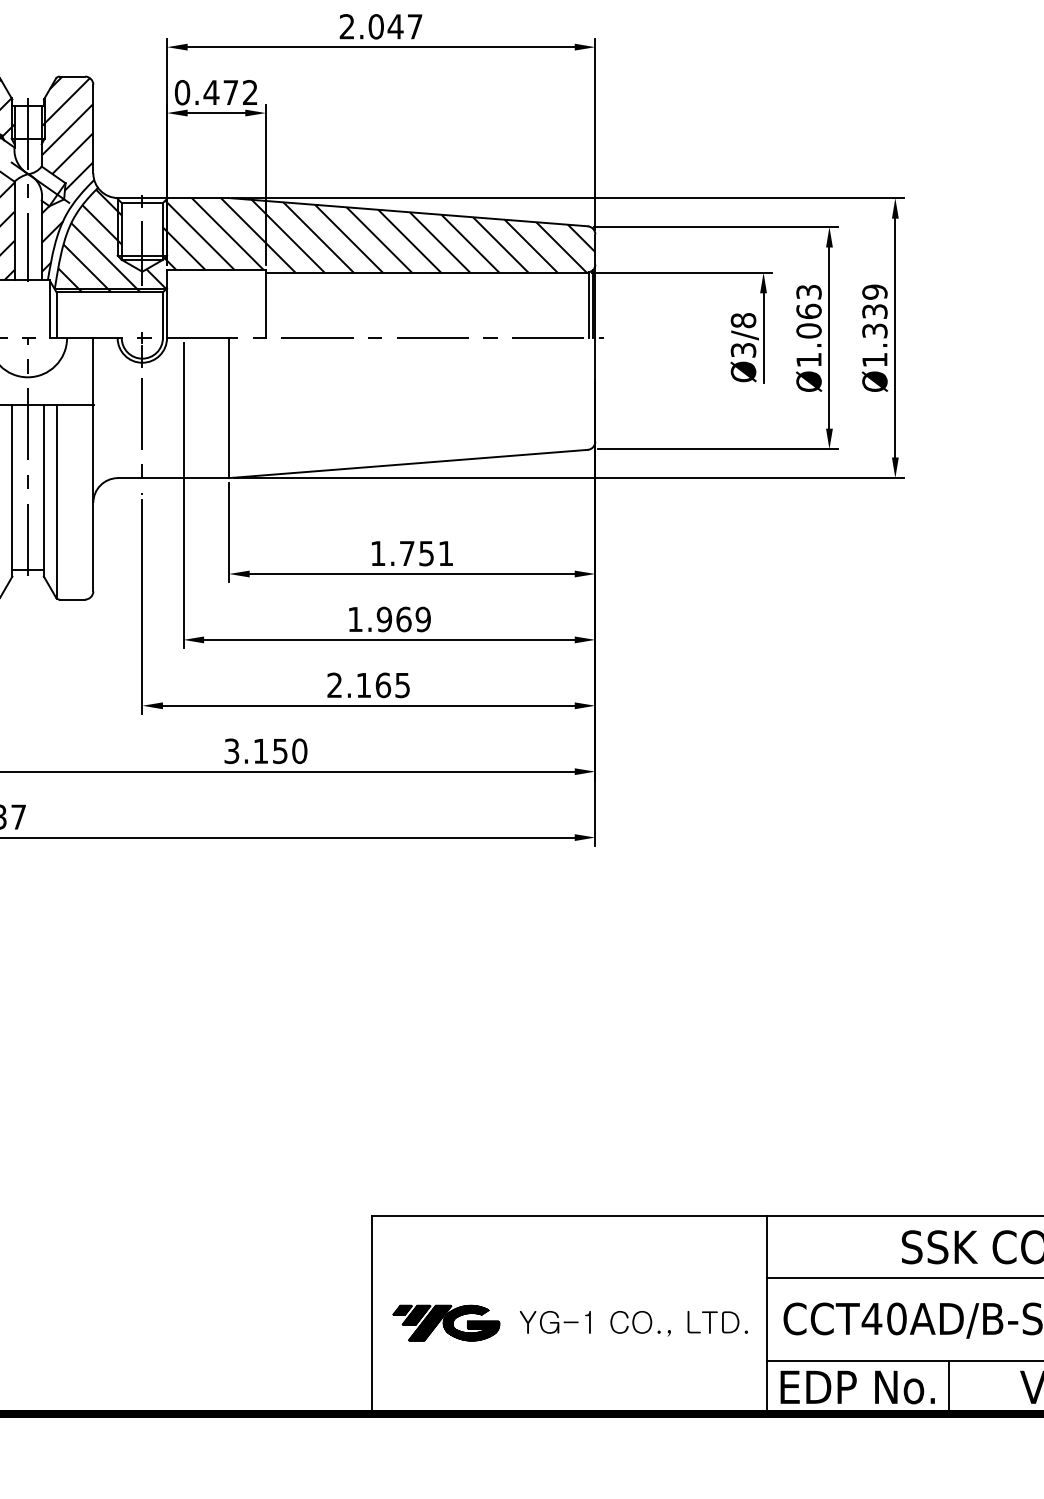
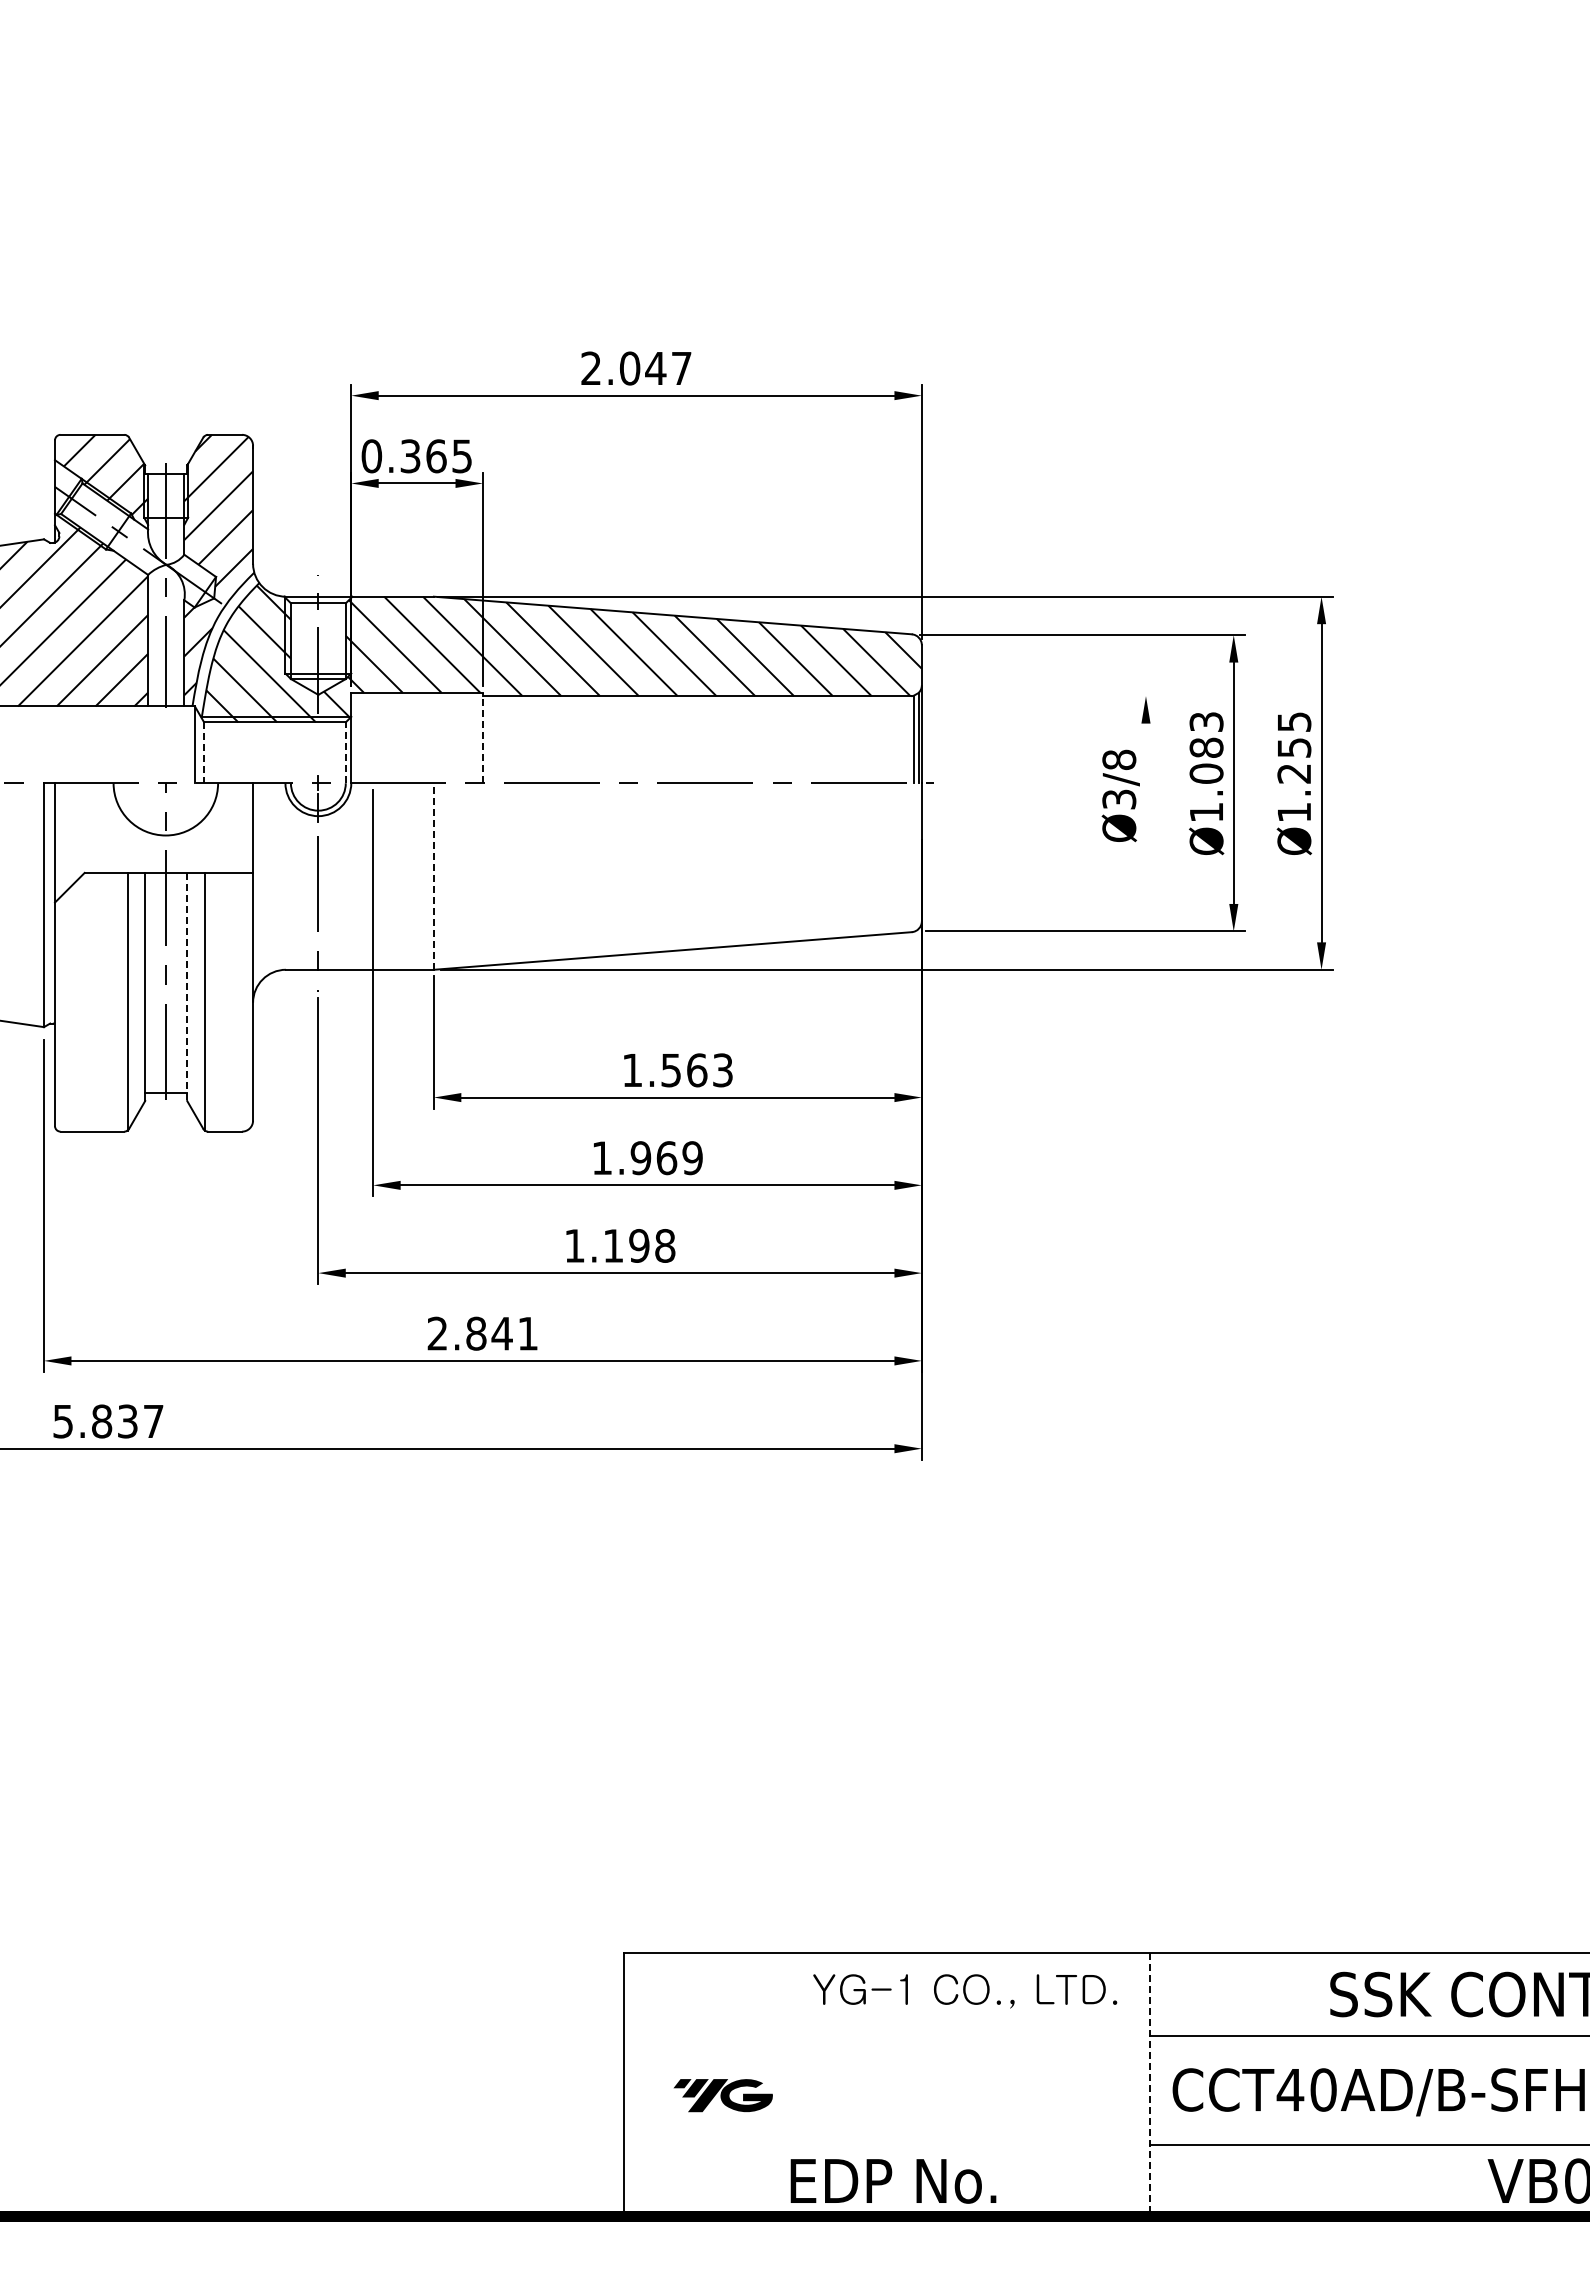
text: (230, 92) -> (435, 456), 0.472 -> 0.365
line: (681, 272) -> (1036, 696), removed
line: (265, 303) -> (482, 737), solid -> dashed
text: (808, 311) -> (1206, 747), Ø1.063 -> Ø1.083
text: (875, 311) -> (1294, 747), Ø1.339 -> Ø1.255
line: (56, 315) -> (204, 753), solid -> dashed
line: (162, 315) -> (345, 752), solid -> dashed
line: (763, 337) -> (1145, 782), removed
line: (228, 408) -> (433, 876), solid -> dashed
line: (44, 491) -> (187, 987), solid -> dashed
text: (426, 553) -> (696, 1070), 1.751 -> 1.563
text: (369, 685) -> (620, 1245), 2.165 -> 1.198
text: (265, 751) -> (482, 1333), 3.150 -> 2.841
line: (766, 1315) -> (1149, 2085), solid -> dashed
part: (445, 1323) -> (722, 2095), size x0.7
text: (634, 1323) -> (965, 1991), moved
line: (949, 1386) -> (1393, 2180), removed
text: (857, 1387) -> (893, 2181), moved

